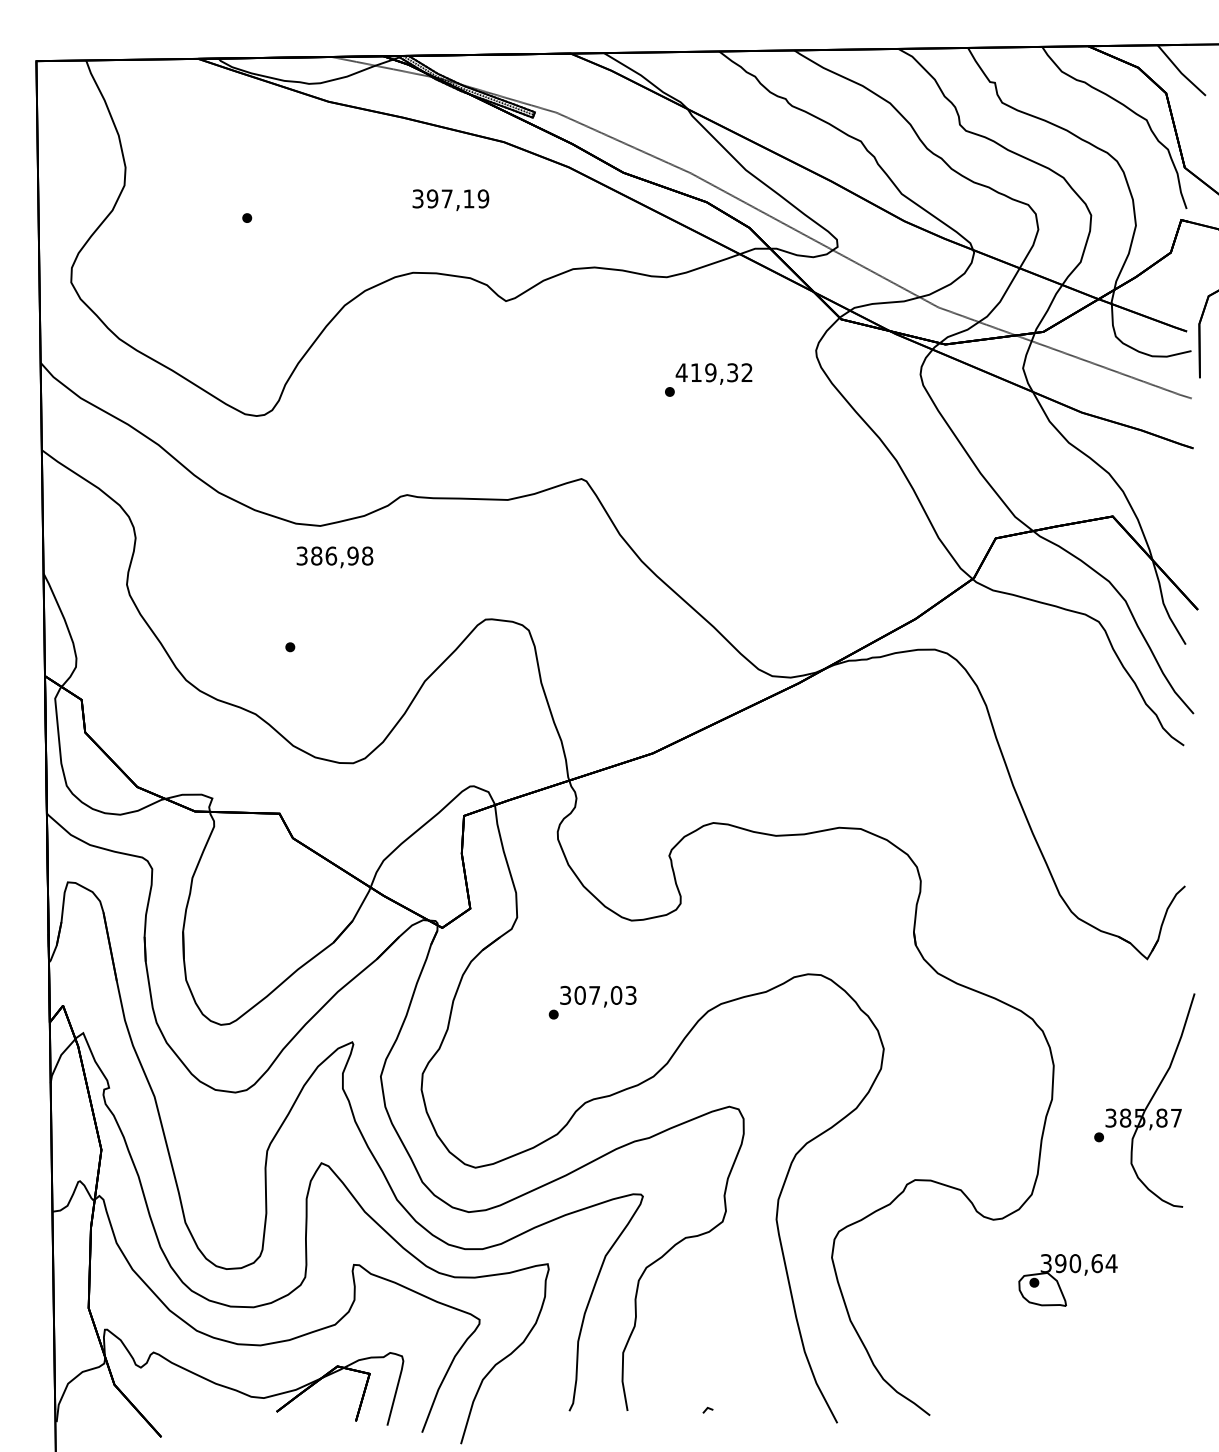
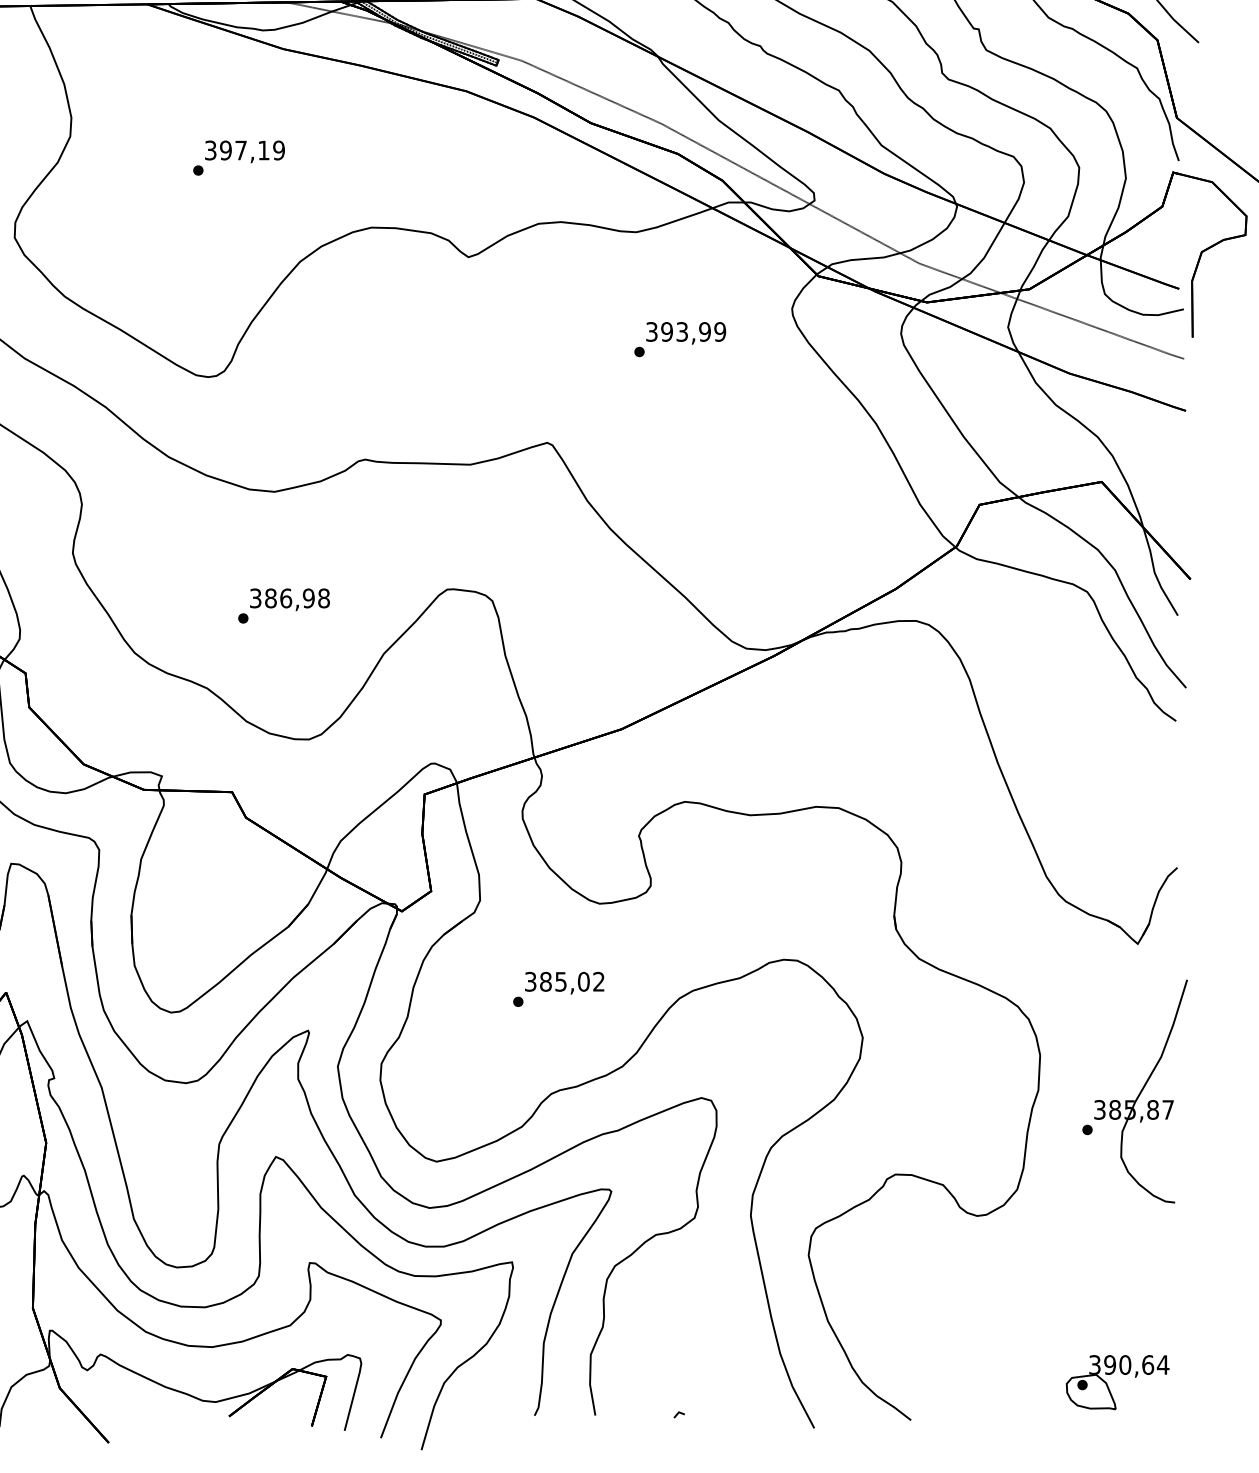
text: (450, 199) -> (244, 151), moved
text: (713, 372) -> (685, 331), 419,32 -> 393,99
text: (334, 557) -> (289, 599), moved
text: (605, 995) -> (572, 981), 307,03 -> 385,02
part: (1059, 1283) -> (1108, 1385), moved

